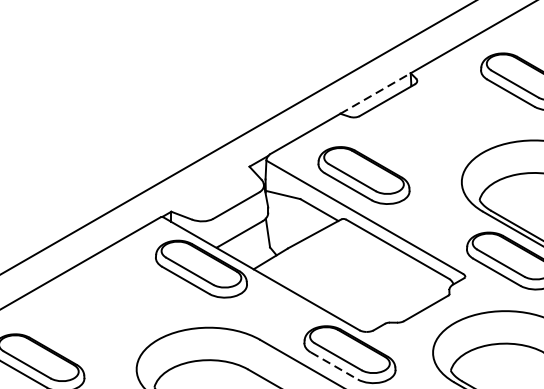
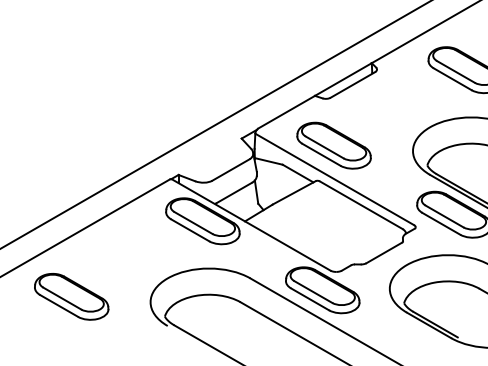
line: (375, 93) -> (343, 79), dashed -> solid
line: (334, 366) -> (310, 299), dashed -> solid

